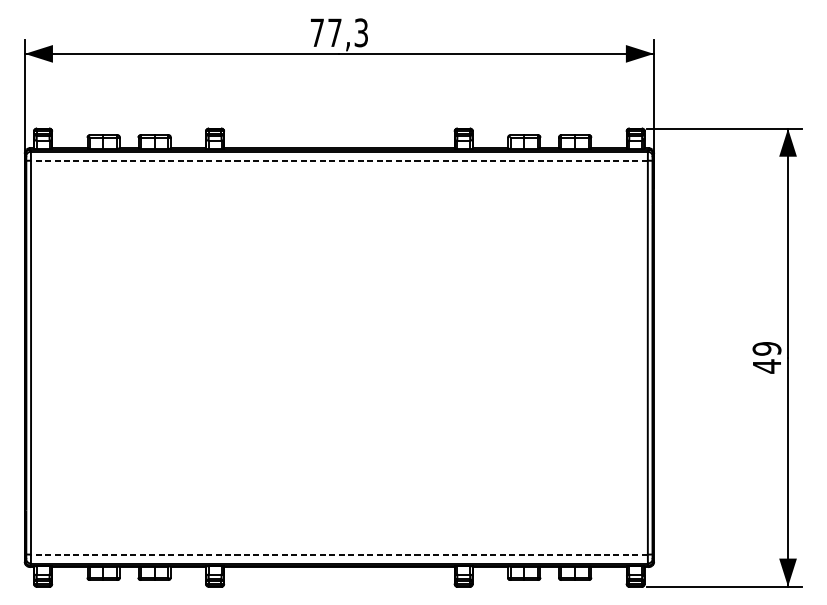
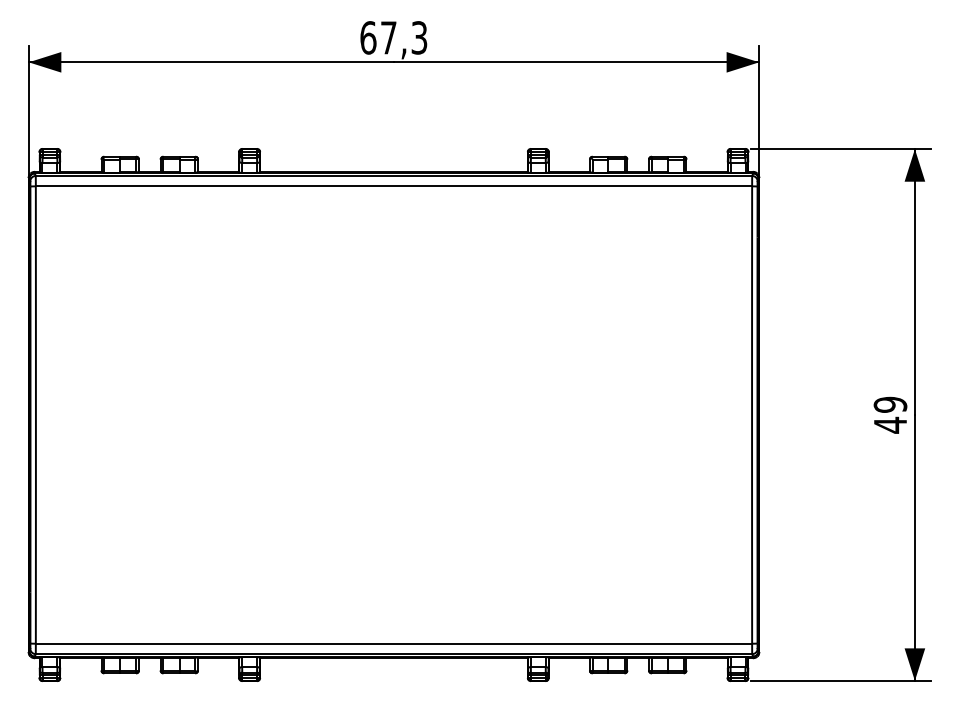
text: (317, 32) -> (368, 37), 77,3 -> 67,3
line: (339, 160) -> (393, 186), dashed -> solid
line: (339, 554) -> (393, 643), dashed -> solid

